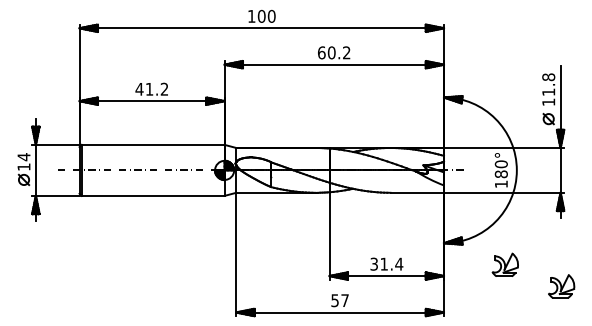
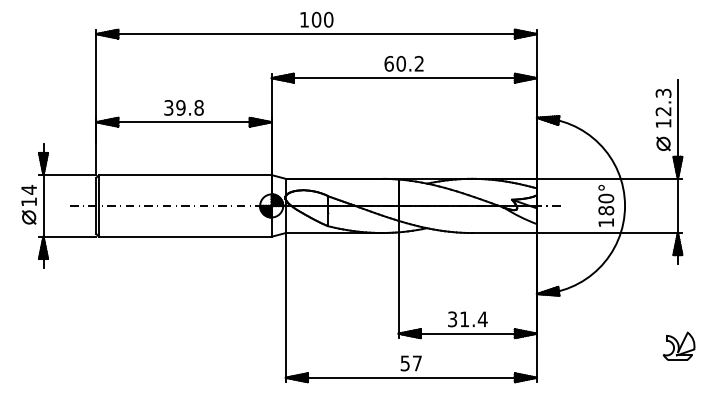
text: (548, 84) -> (663, 102), 11.8 -> 12.3
text: (151, 88) -> (183, 107), 41.2 -> 39.8
part: (504, 264) -> (610, 319), removed

